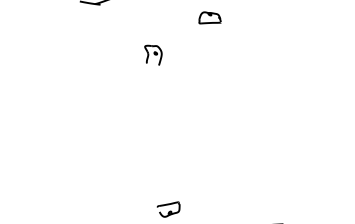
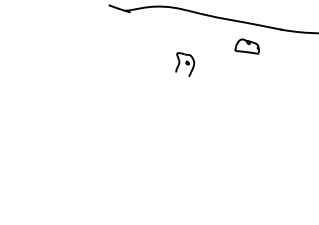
part: (153, 54) -> (184, 63), moved

